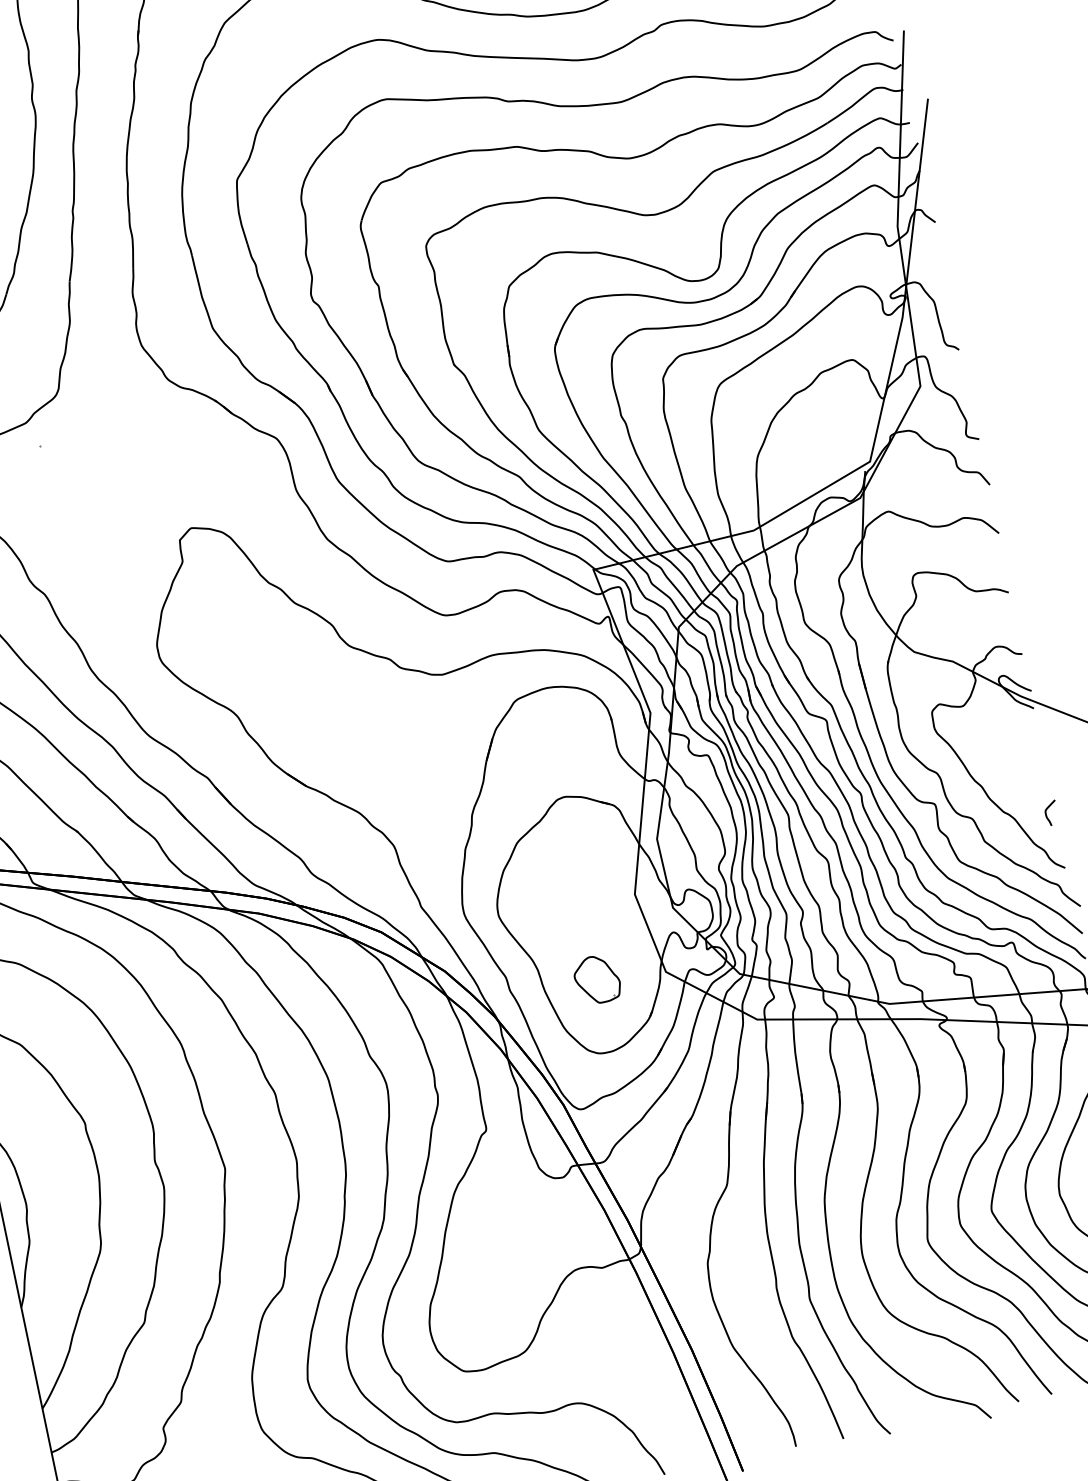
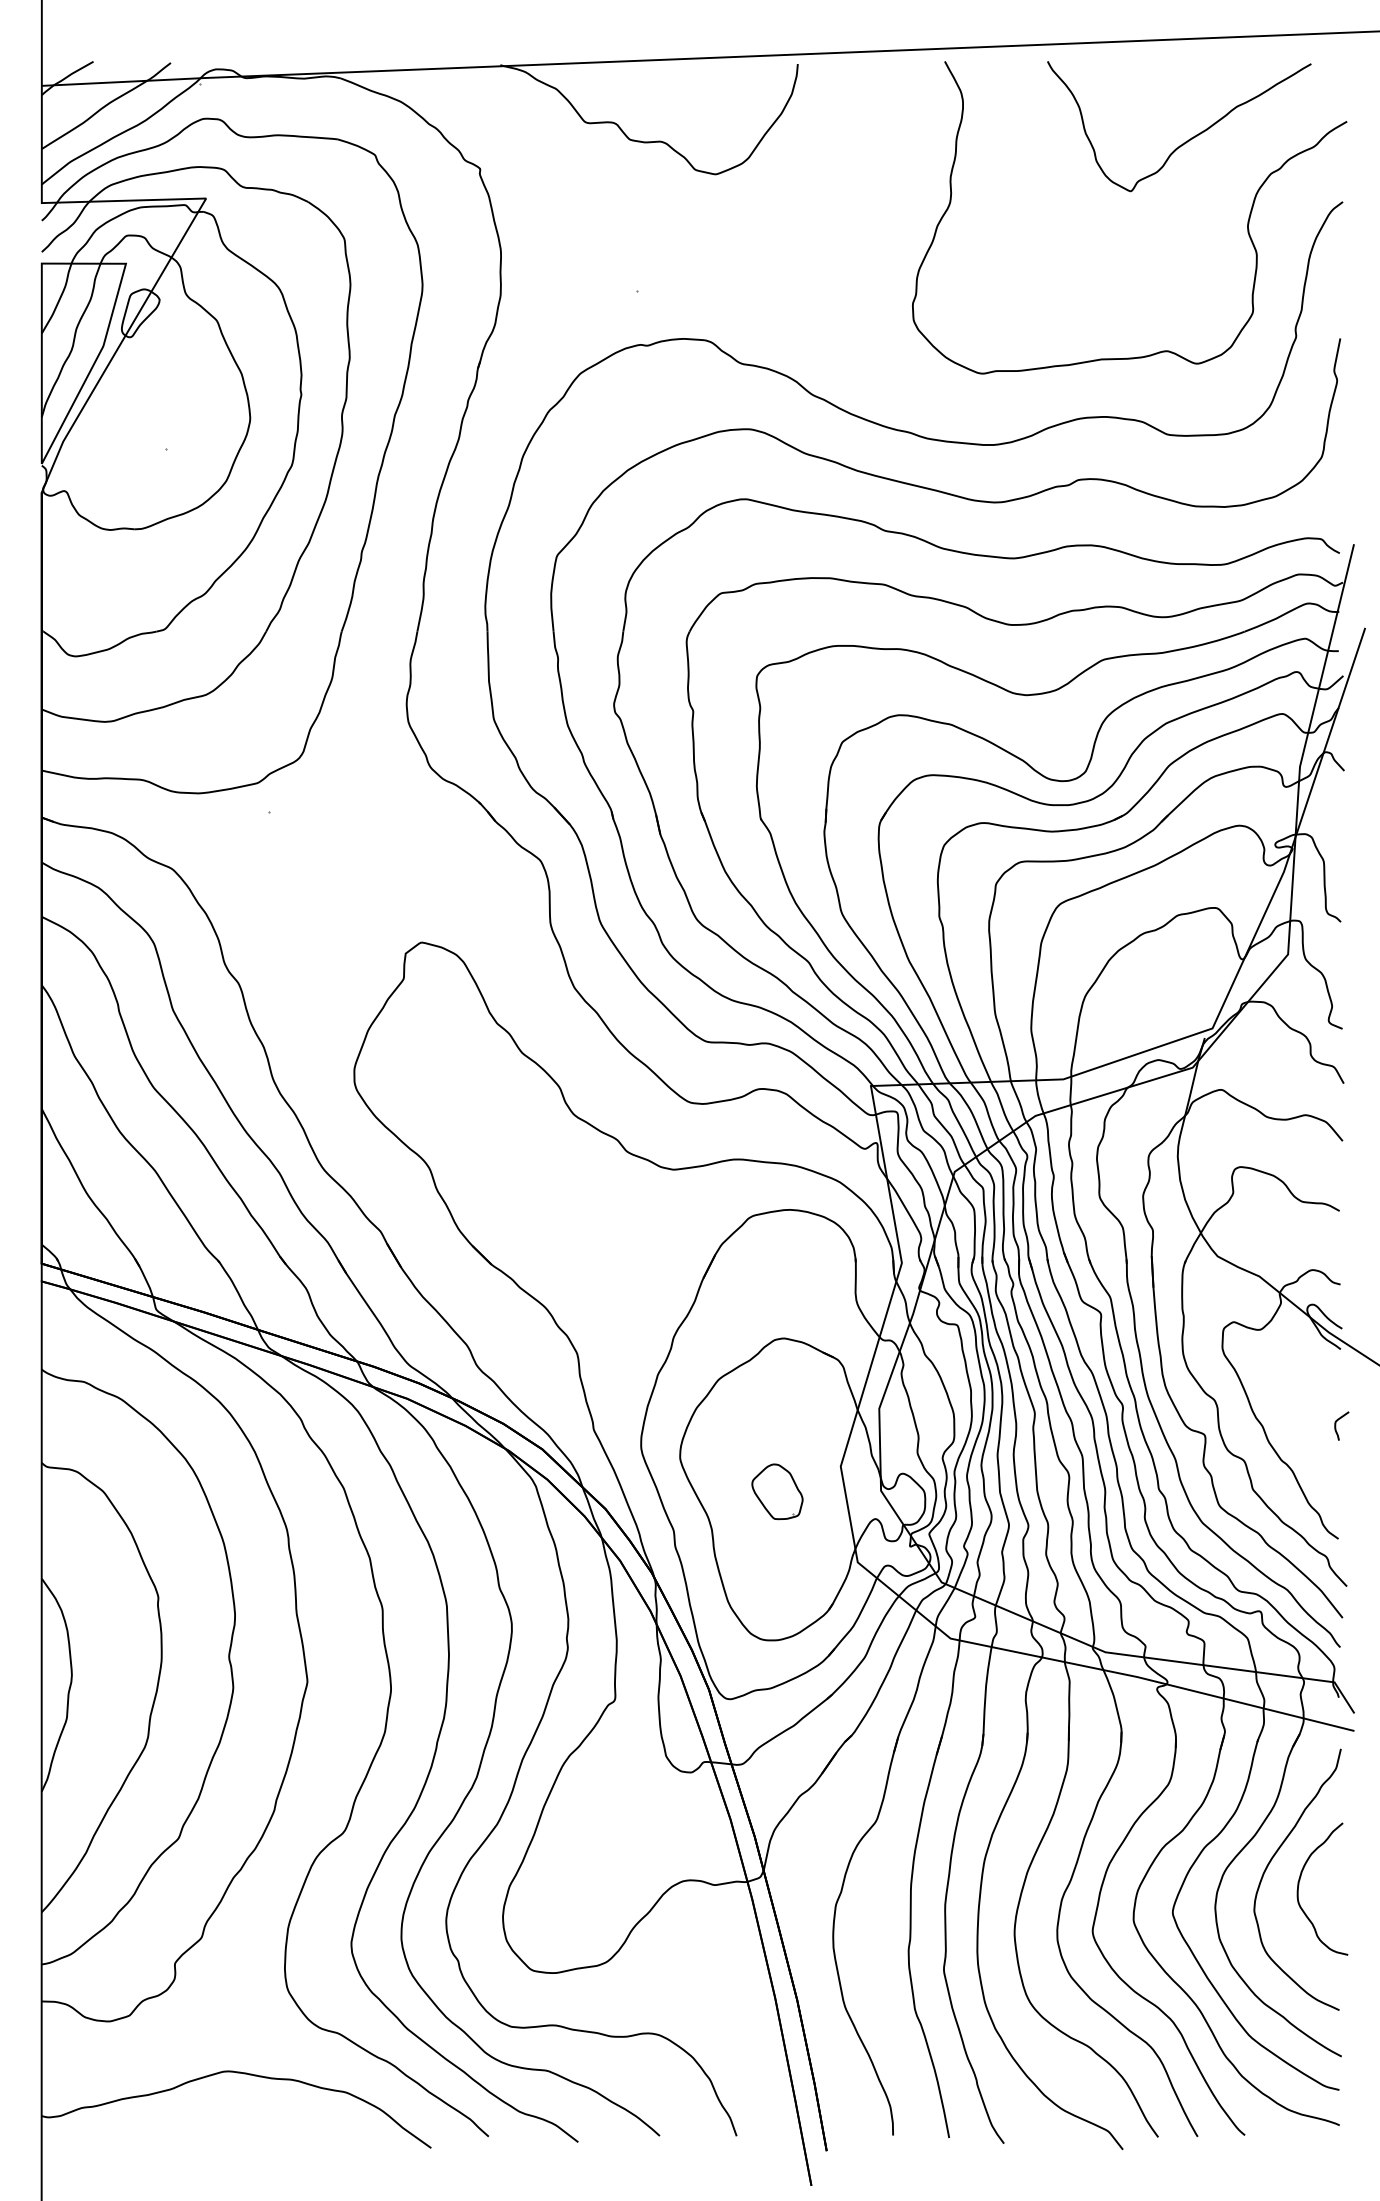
curve: (1046, 813) -> (1336, 1425), moved
part: (597, 979) -> (777, 1491), moved

